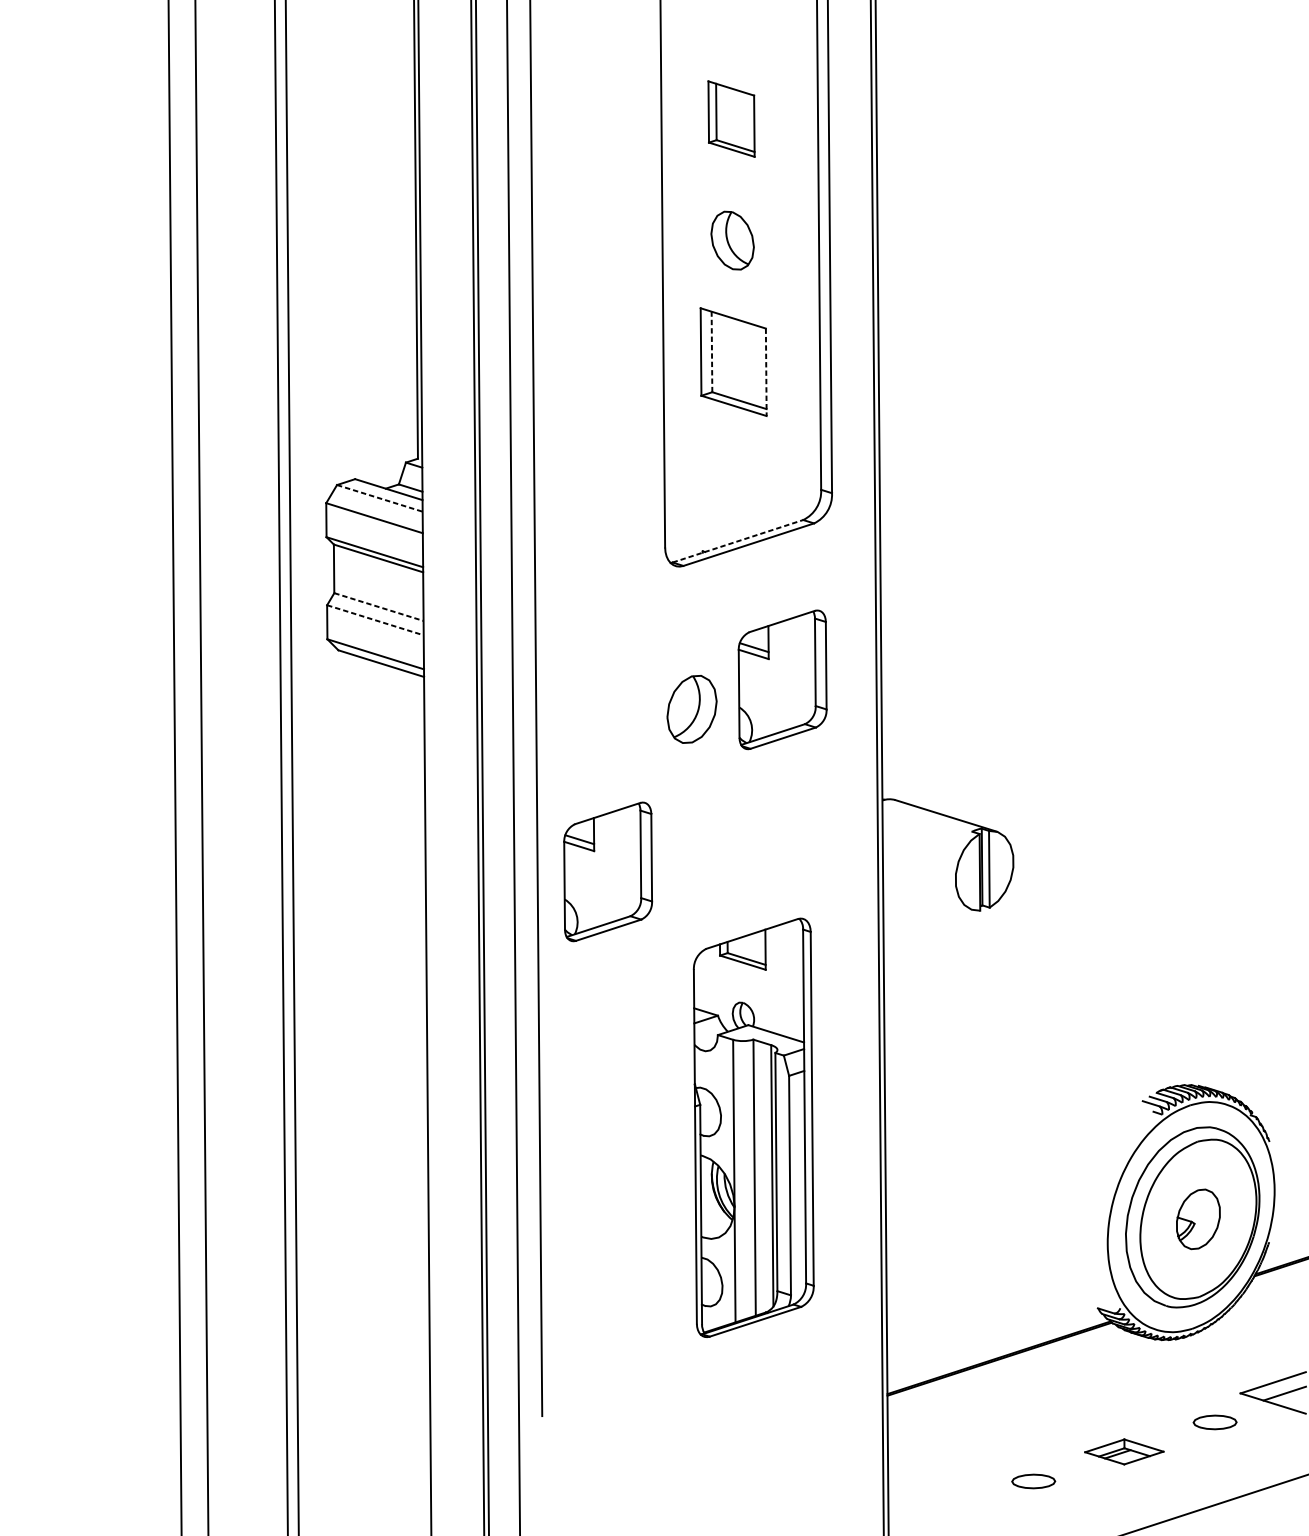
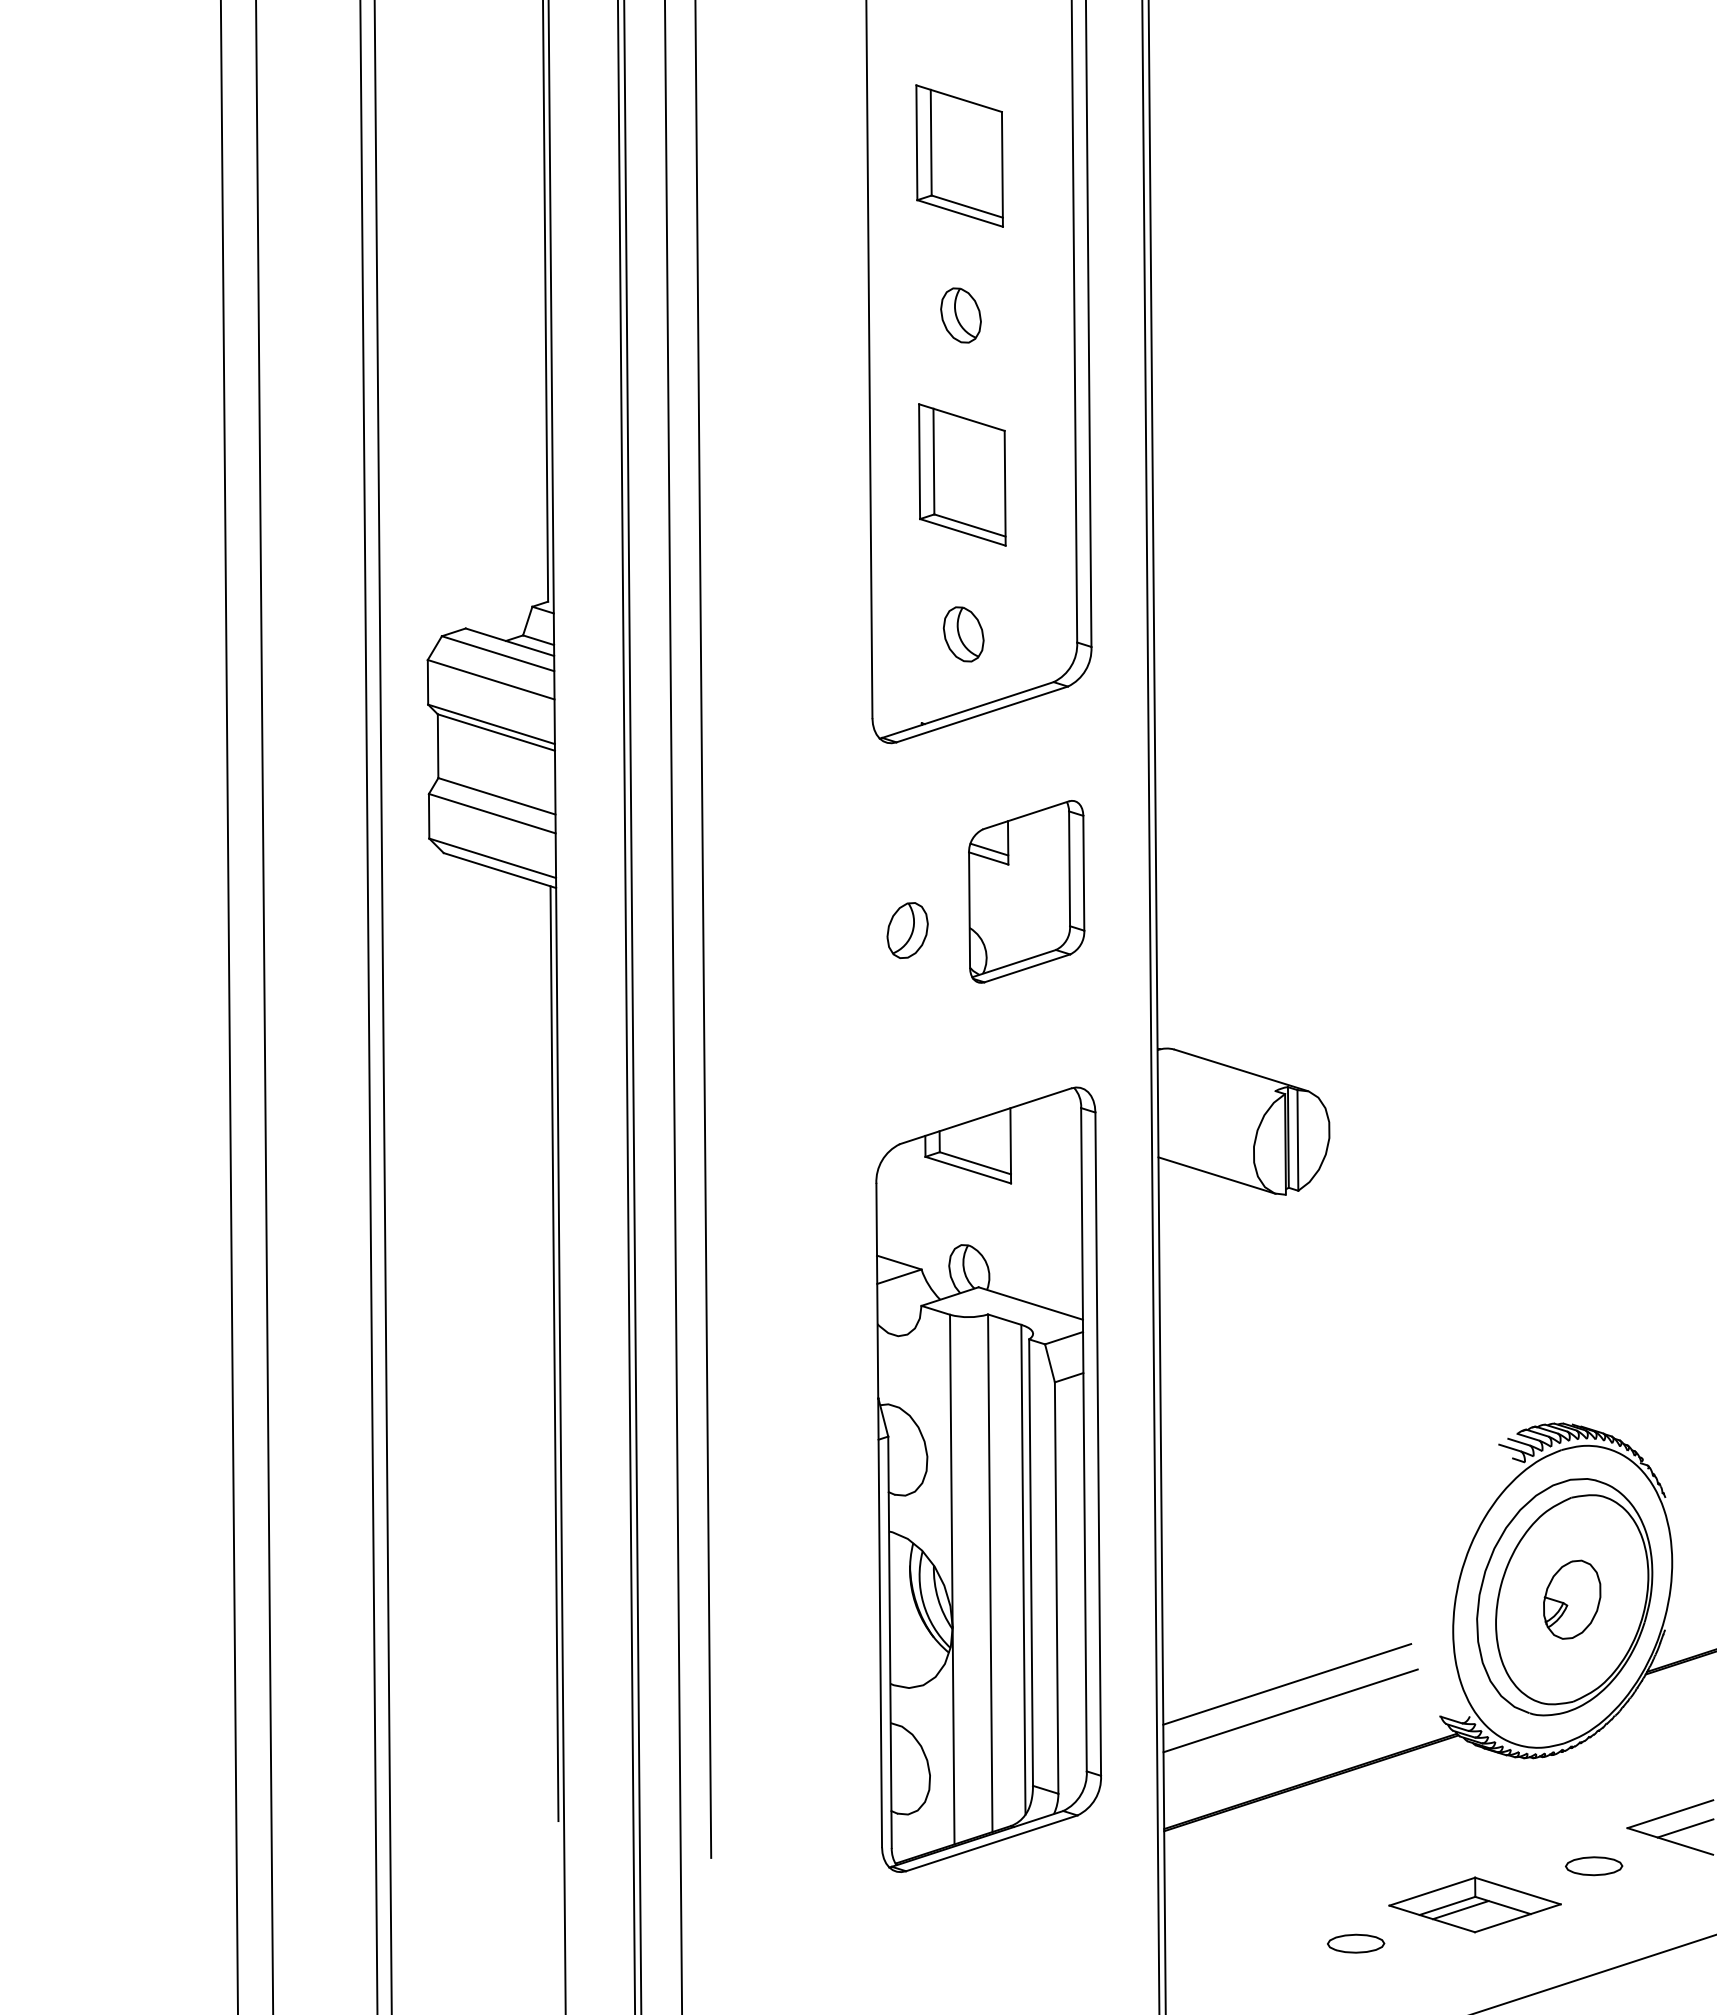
part: (731, 118) -> (959, 155), size x1.43
part: (732, 240) -> (960, 315), size x0.71
line: (711, 351) -> (933, 461), dashed -> solid
line: (766, 372) -> (1005, 488), dashed -> solid
part: (734, 483) -> (963, 634), added
line: (380, 498) -> (498, 653), dashed -> solid
line: (738, 540) -> (968, 709), dashed -> solid
line: (379, 607) -> (497, 796), dashed -> solid
line: (375, 620) -> (492, 813), dashed -> solid
part: (691, 709) -> (907, 930), size x0.62
part: (608, 871) -> (797, 1143), removed
line: (927, 896) -> (1216, 1175), added
line: (422, 1031) -> (554, 1353), added
part: (753, 1127) -> (988, 1479), size x1.43
line: (981, 1283) -> (1287, 1684), added
line: (983, 1303) -> (1290, 1710), added
part: (1123, 1451) -> (1474, 1904), size x1.67

